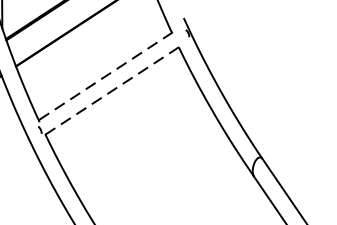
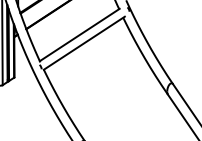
line: (105, 75) -> (79, 34), dashed -> solid
line: (113, 88) -> (84, 42), dashed -> solid

